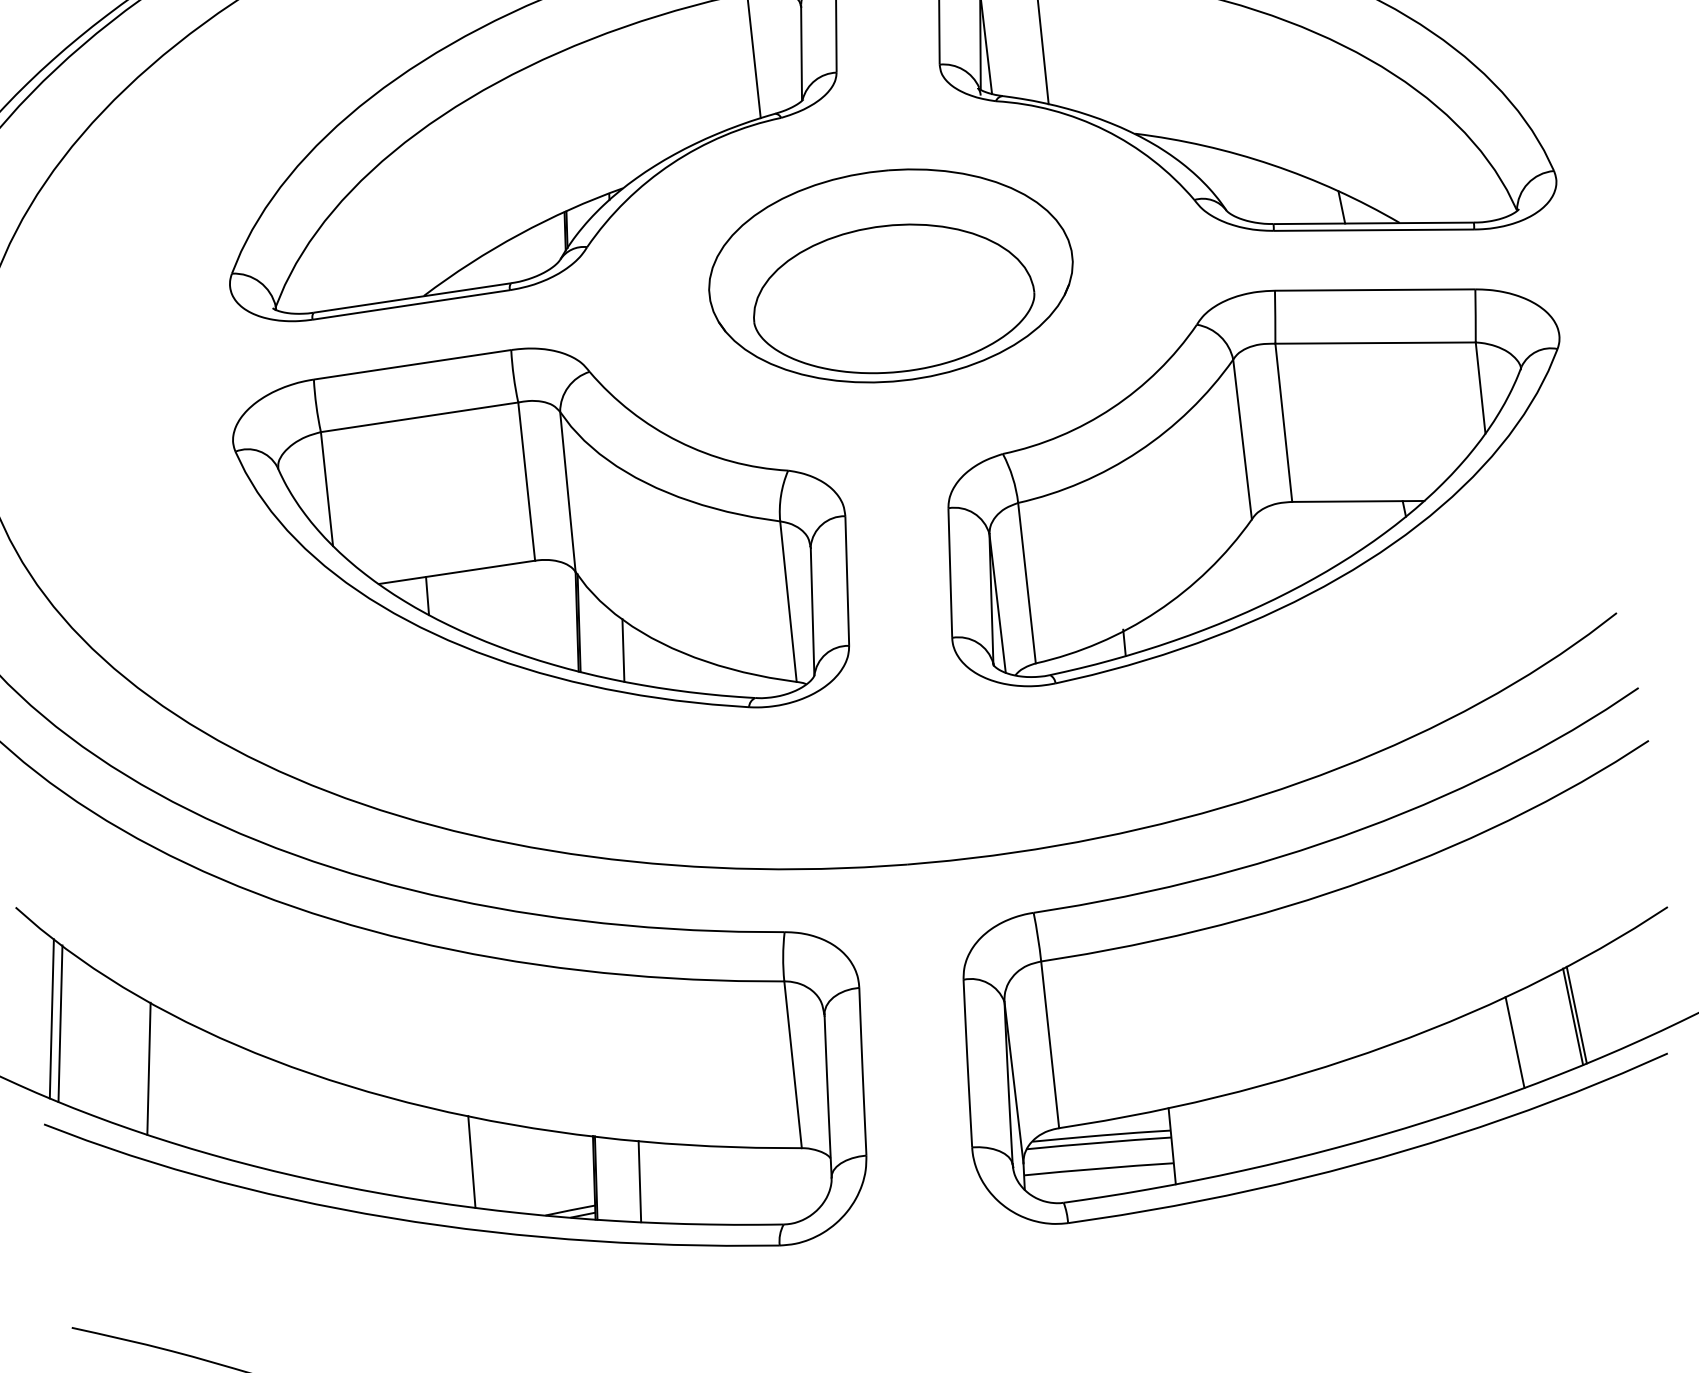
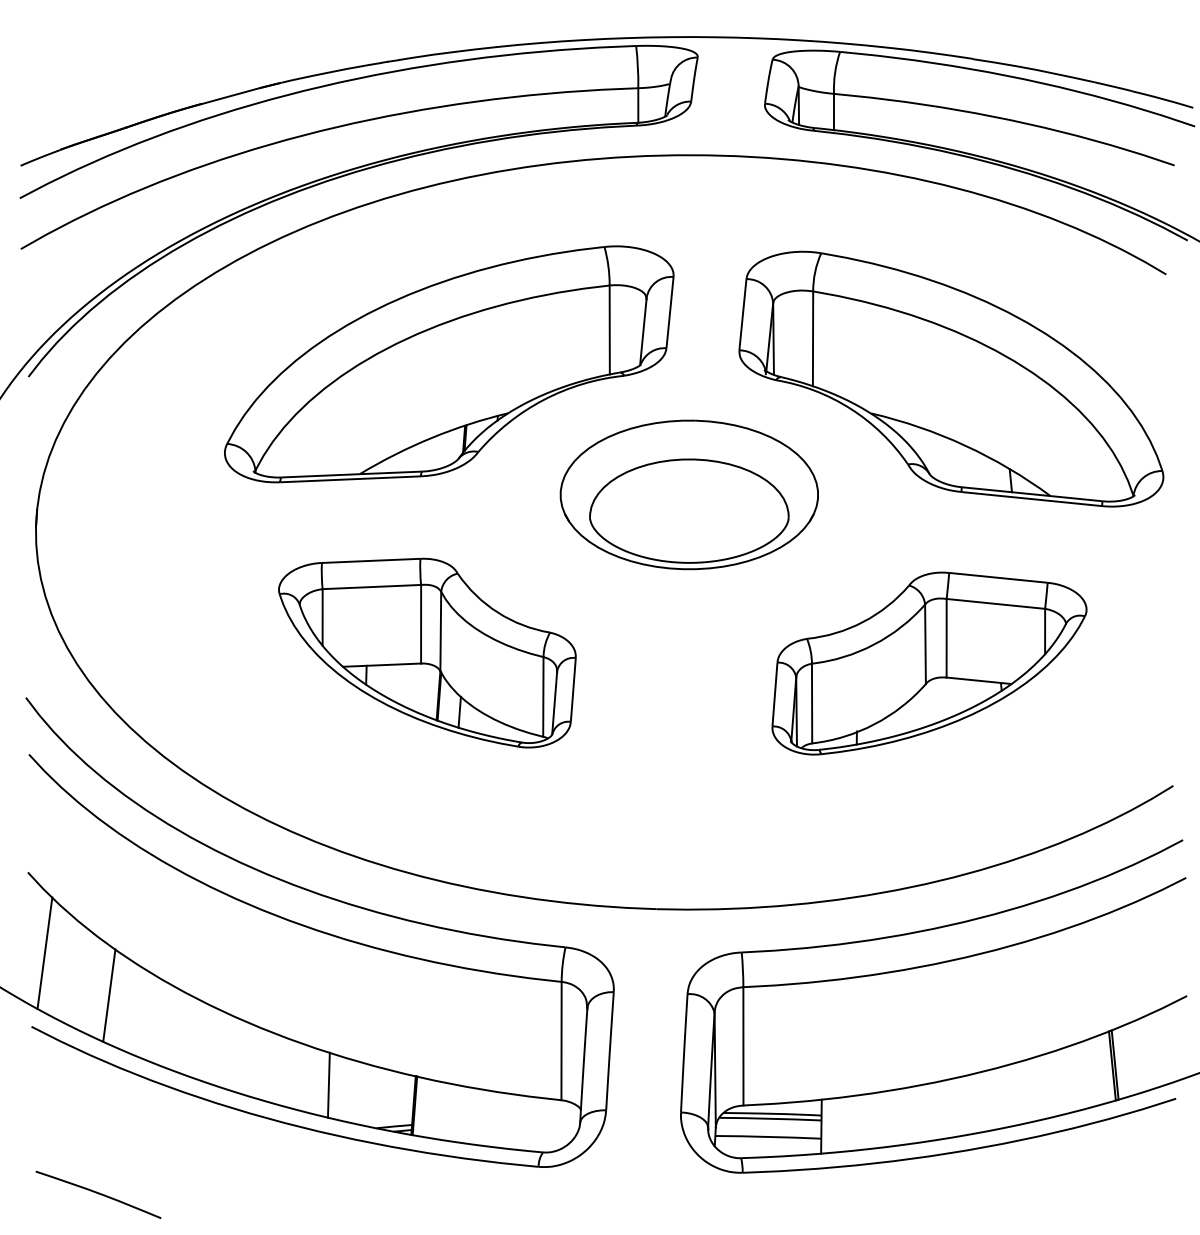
part: (1254, 477) -> (929, 663), size x0.7
part: (545, 537) -> (427, 652), size x0.7
line: (60, 1023) -> (50, 957), removed
line: (1514, 1042) -> (1069, 1079), removed
line: (640, 1181) -> (445, 1111), removed

